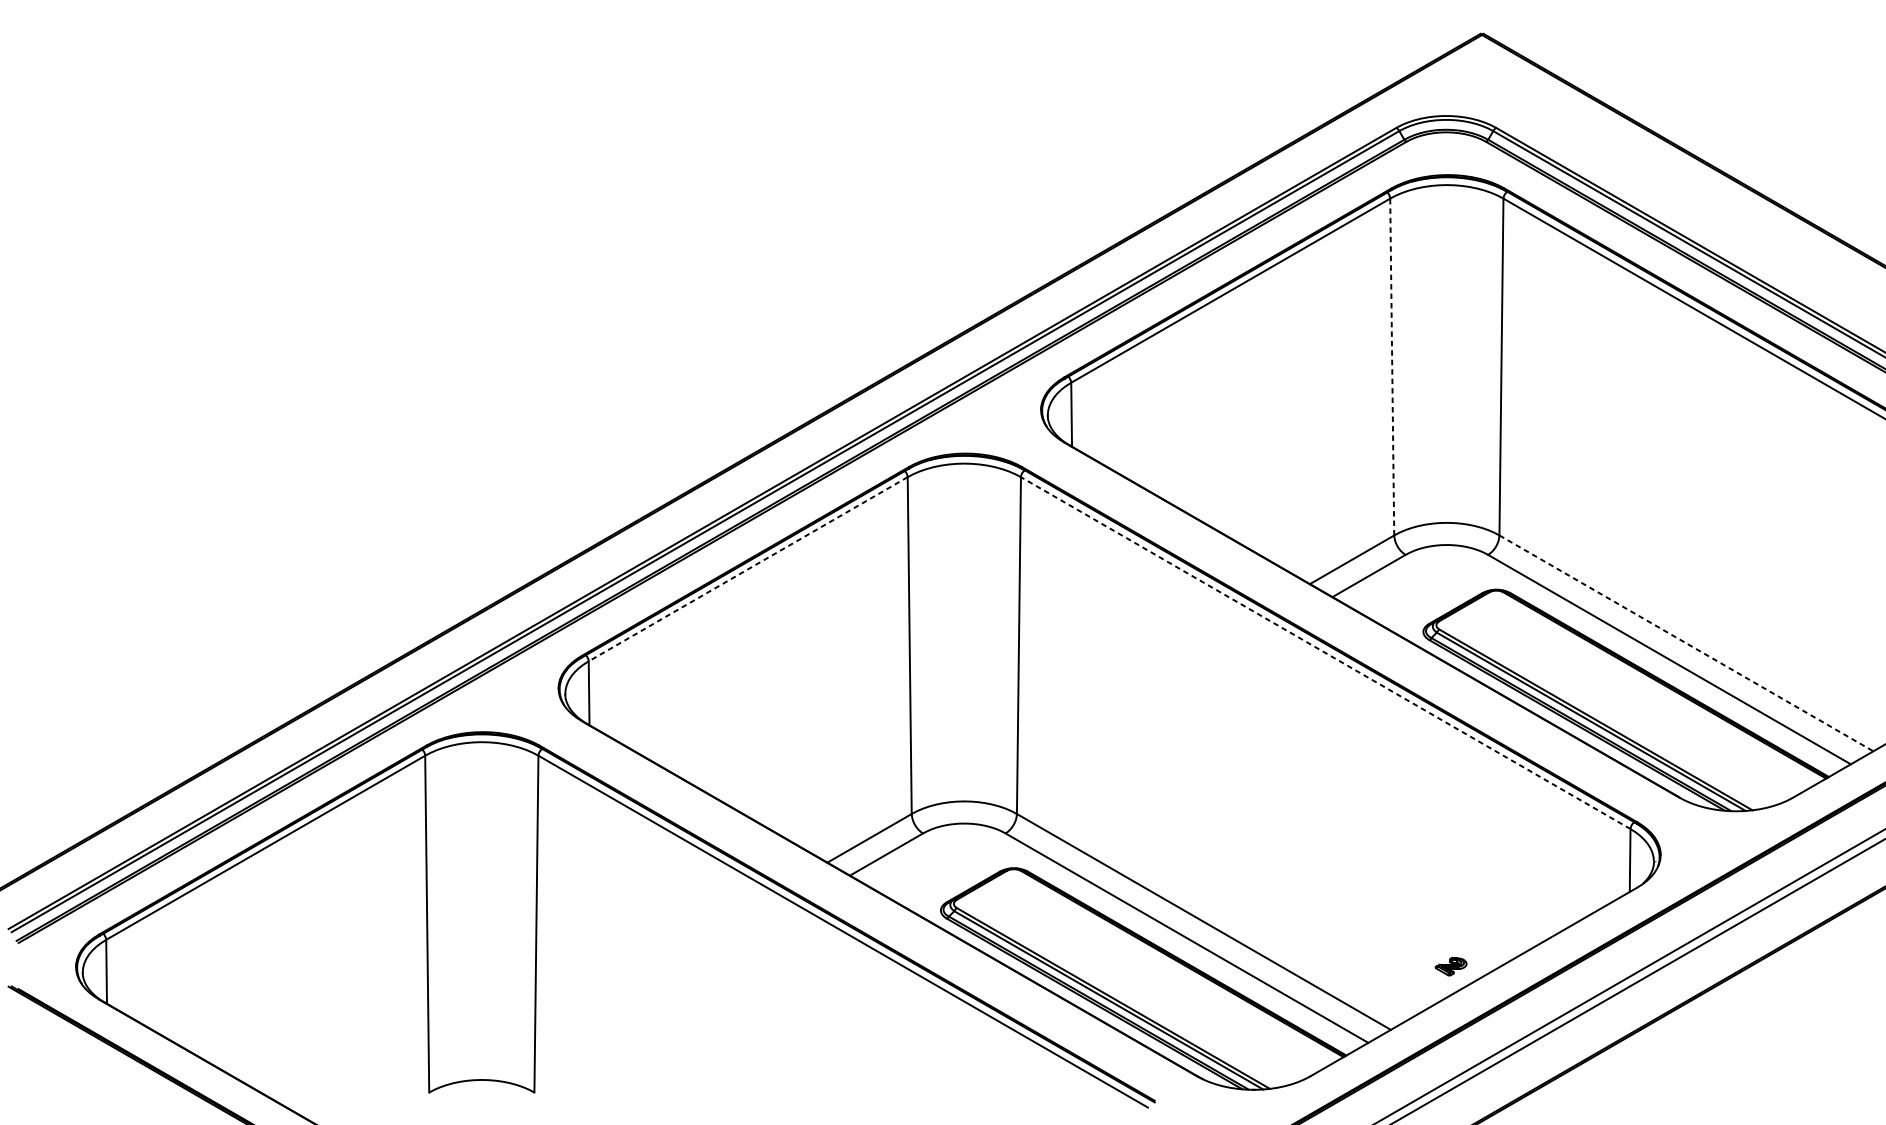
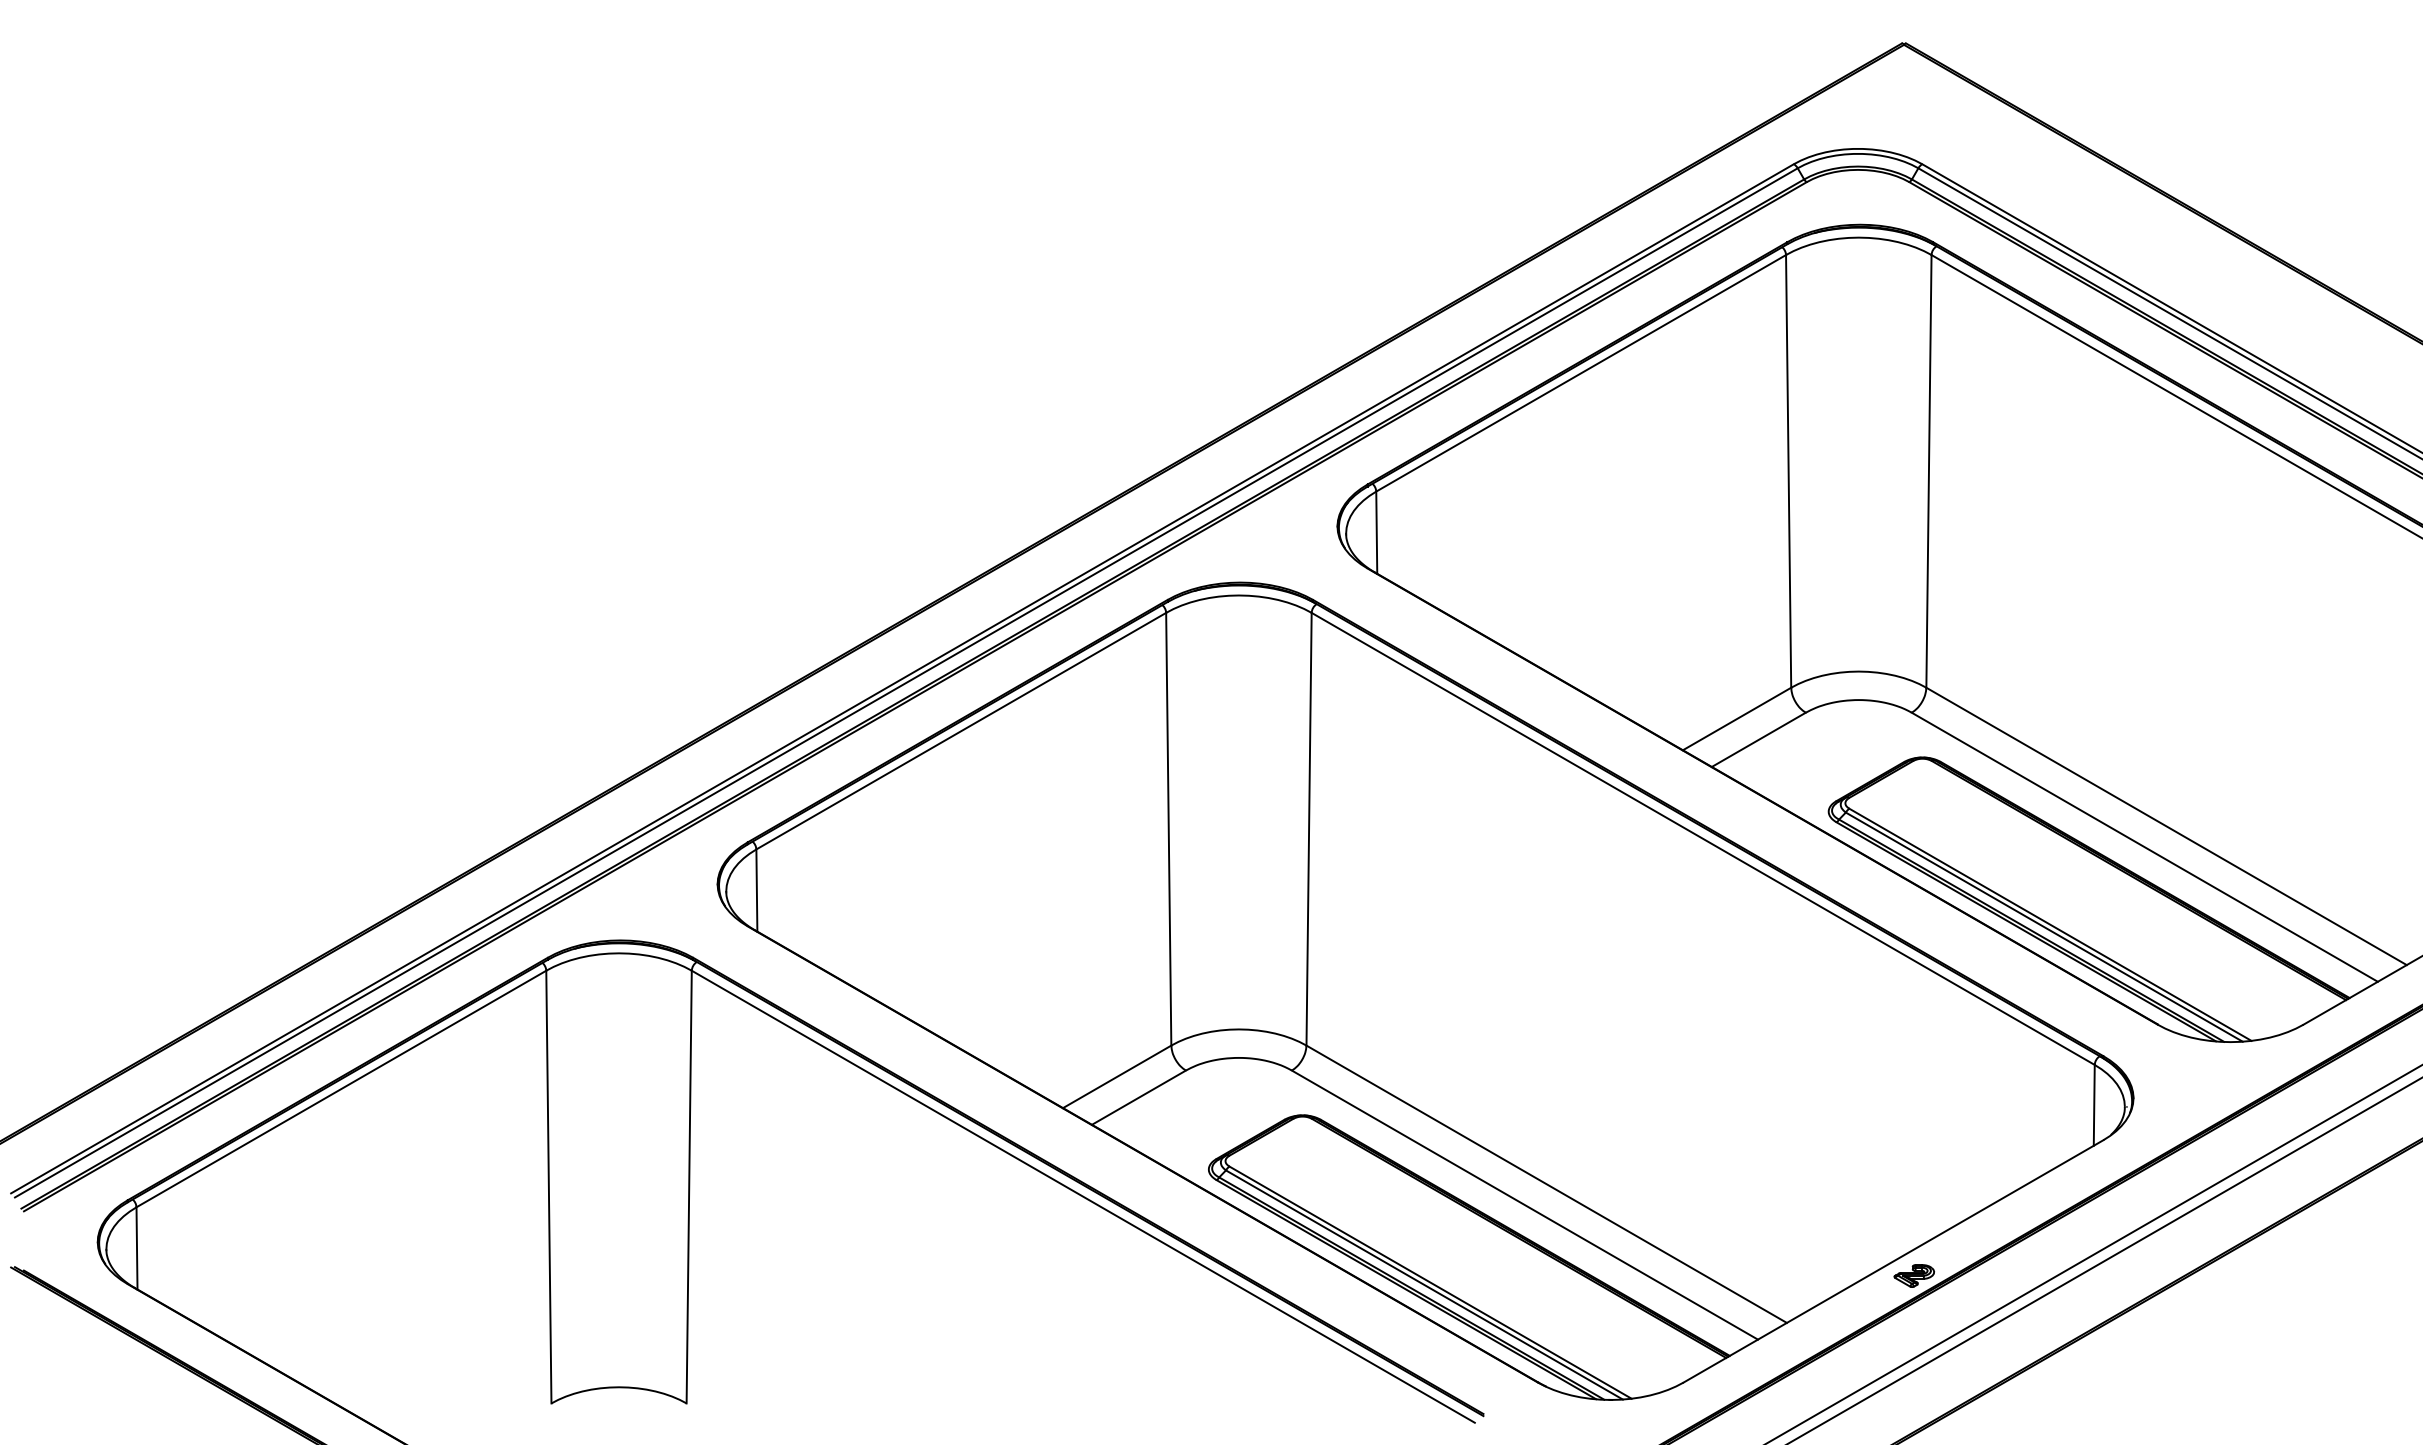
line: (1392, 366) -> (1788, 470), dashed -> solid
line: (748, 569) -> (961, 731), dashed -> solid
line: (1687, 643) -> (2167, 826), dashed -> solid
line: (1325, 652) -> (1702, 838), dashed -> solid
part: (1450, 966) -> (1913, 1275), moved

